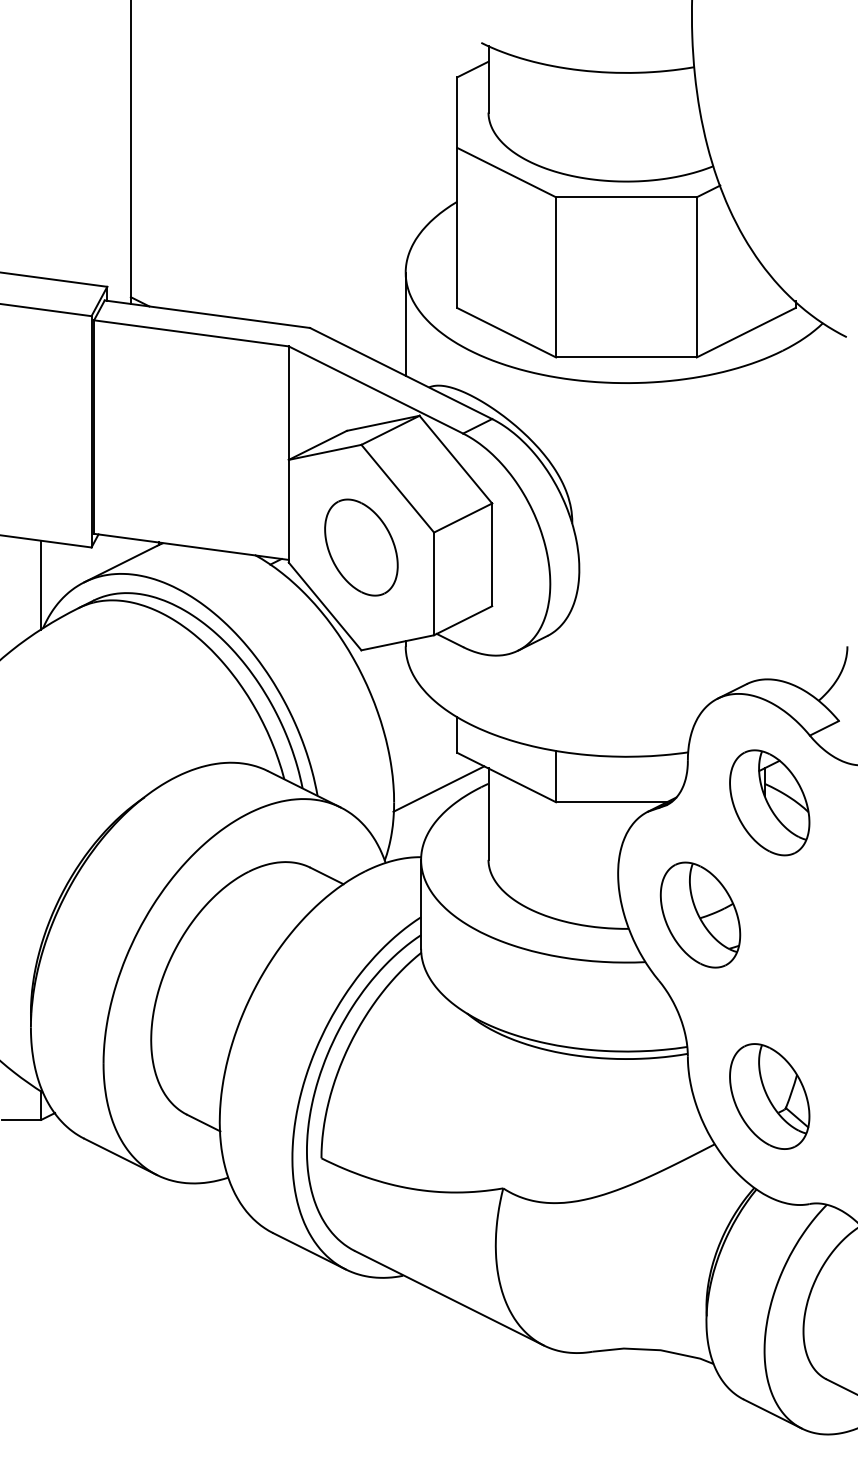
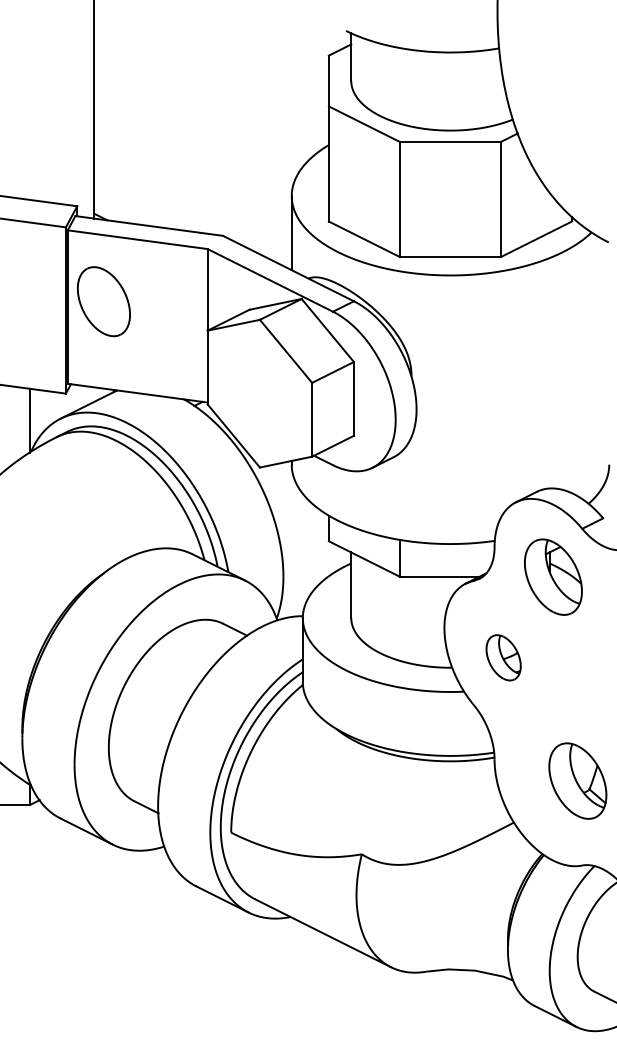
part: (361, 547) -> (104, 301), moved
line: (438, 788) -> (315, 566), removed
part: (700, 914) -> (503, 657), size x0.6
part: (769, 1096) -> (577, 781), moved

